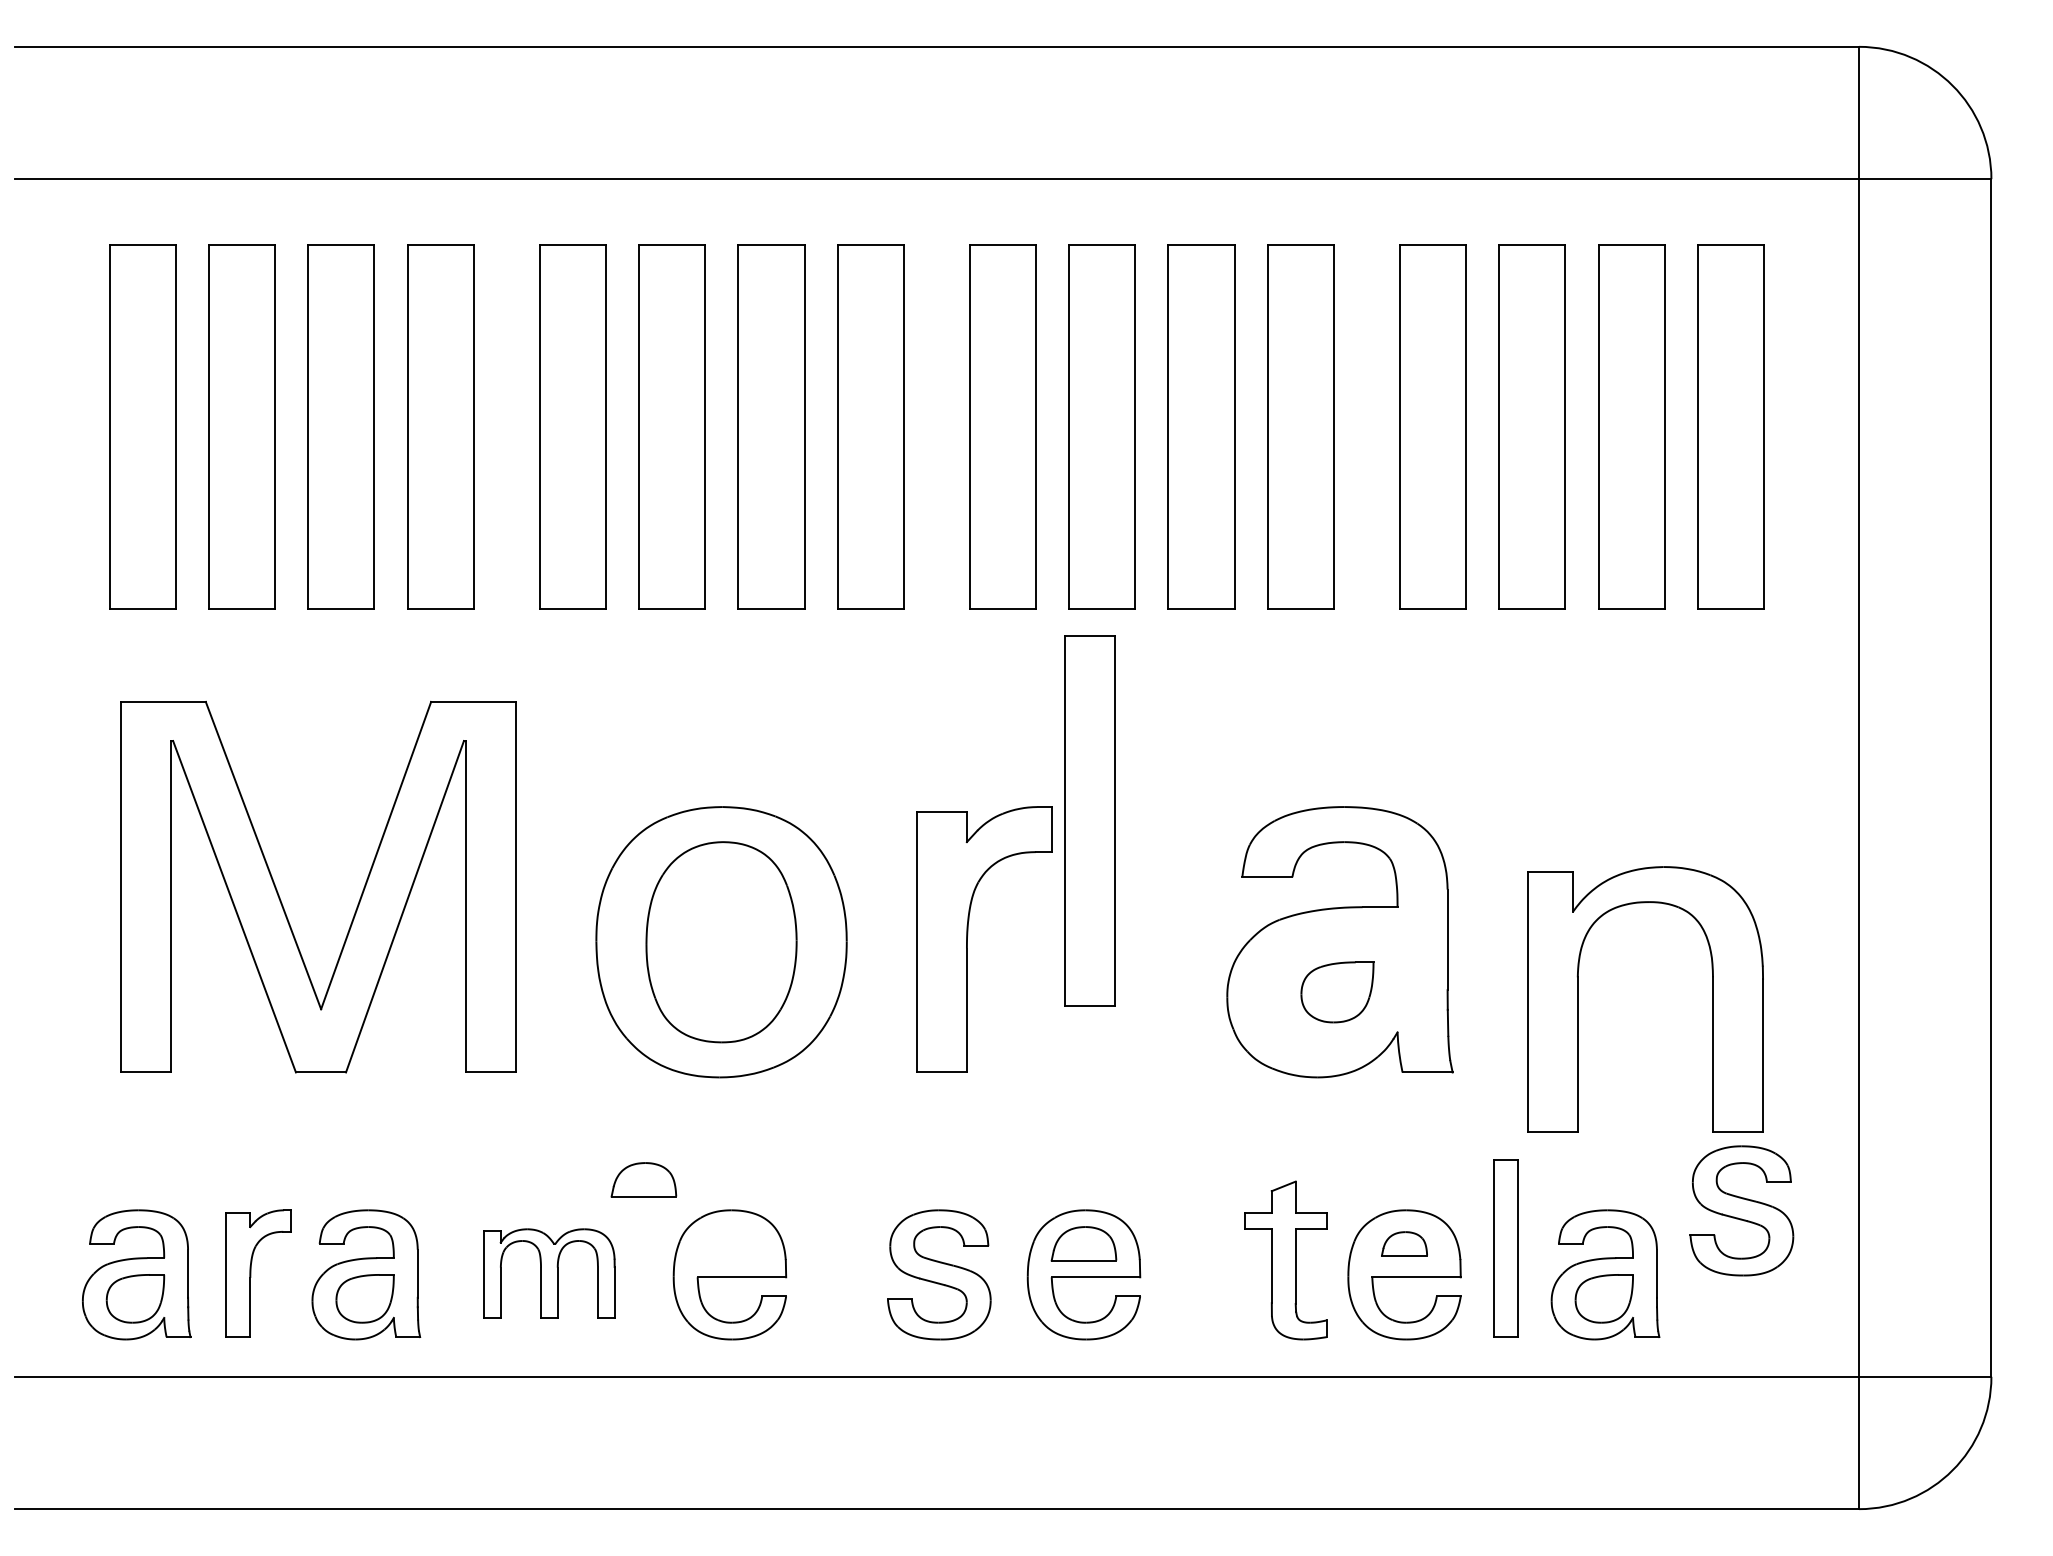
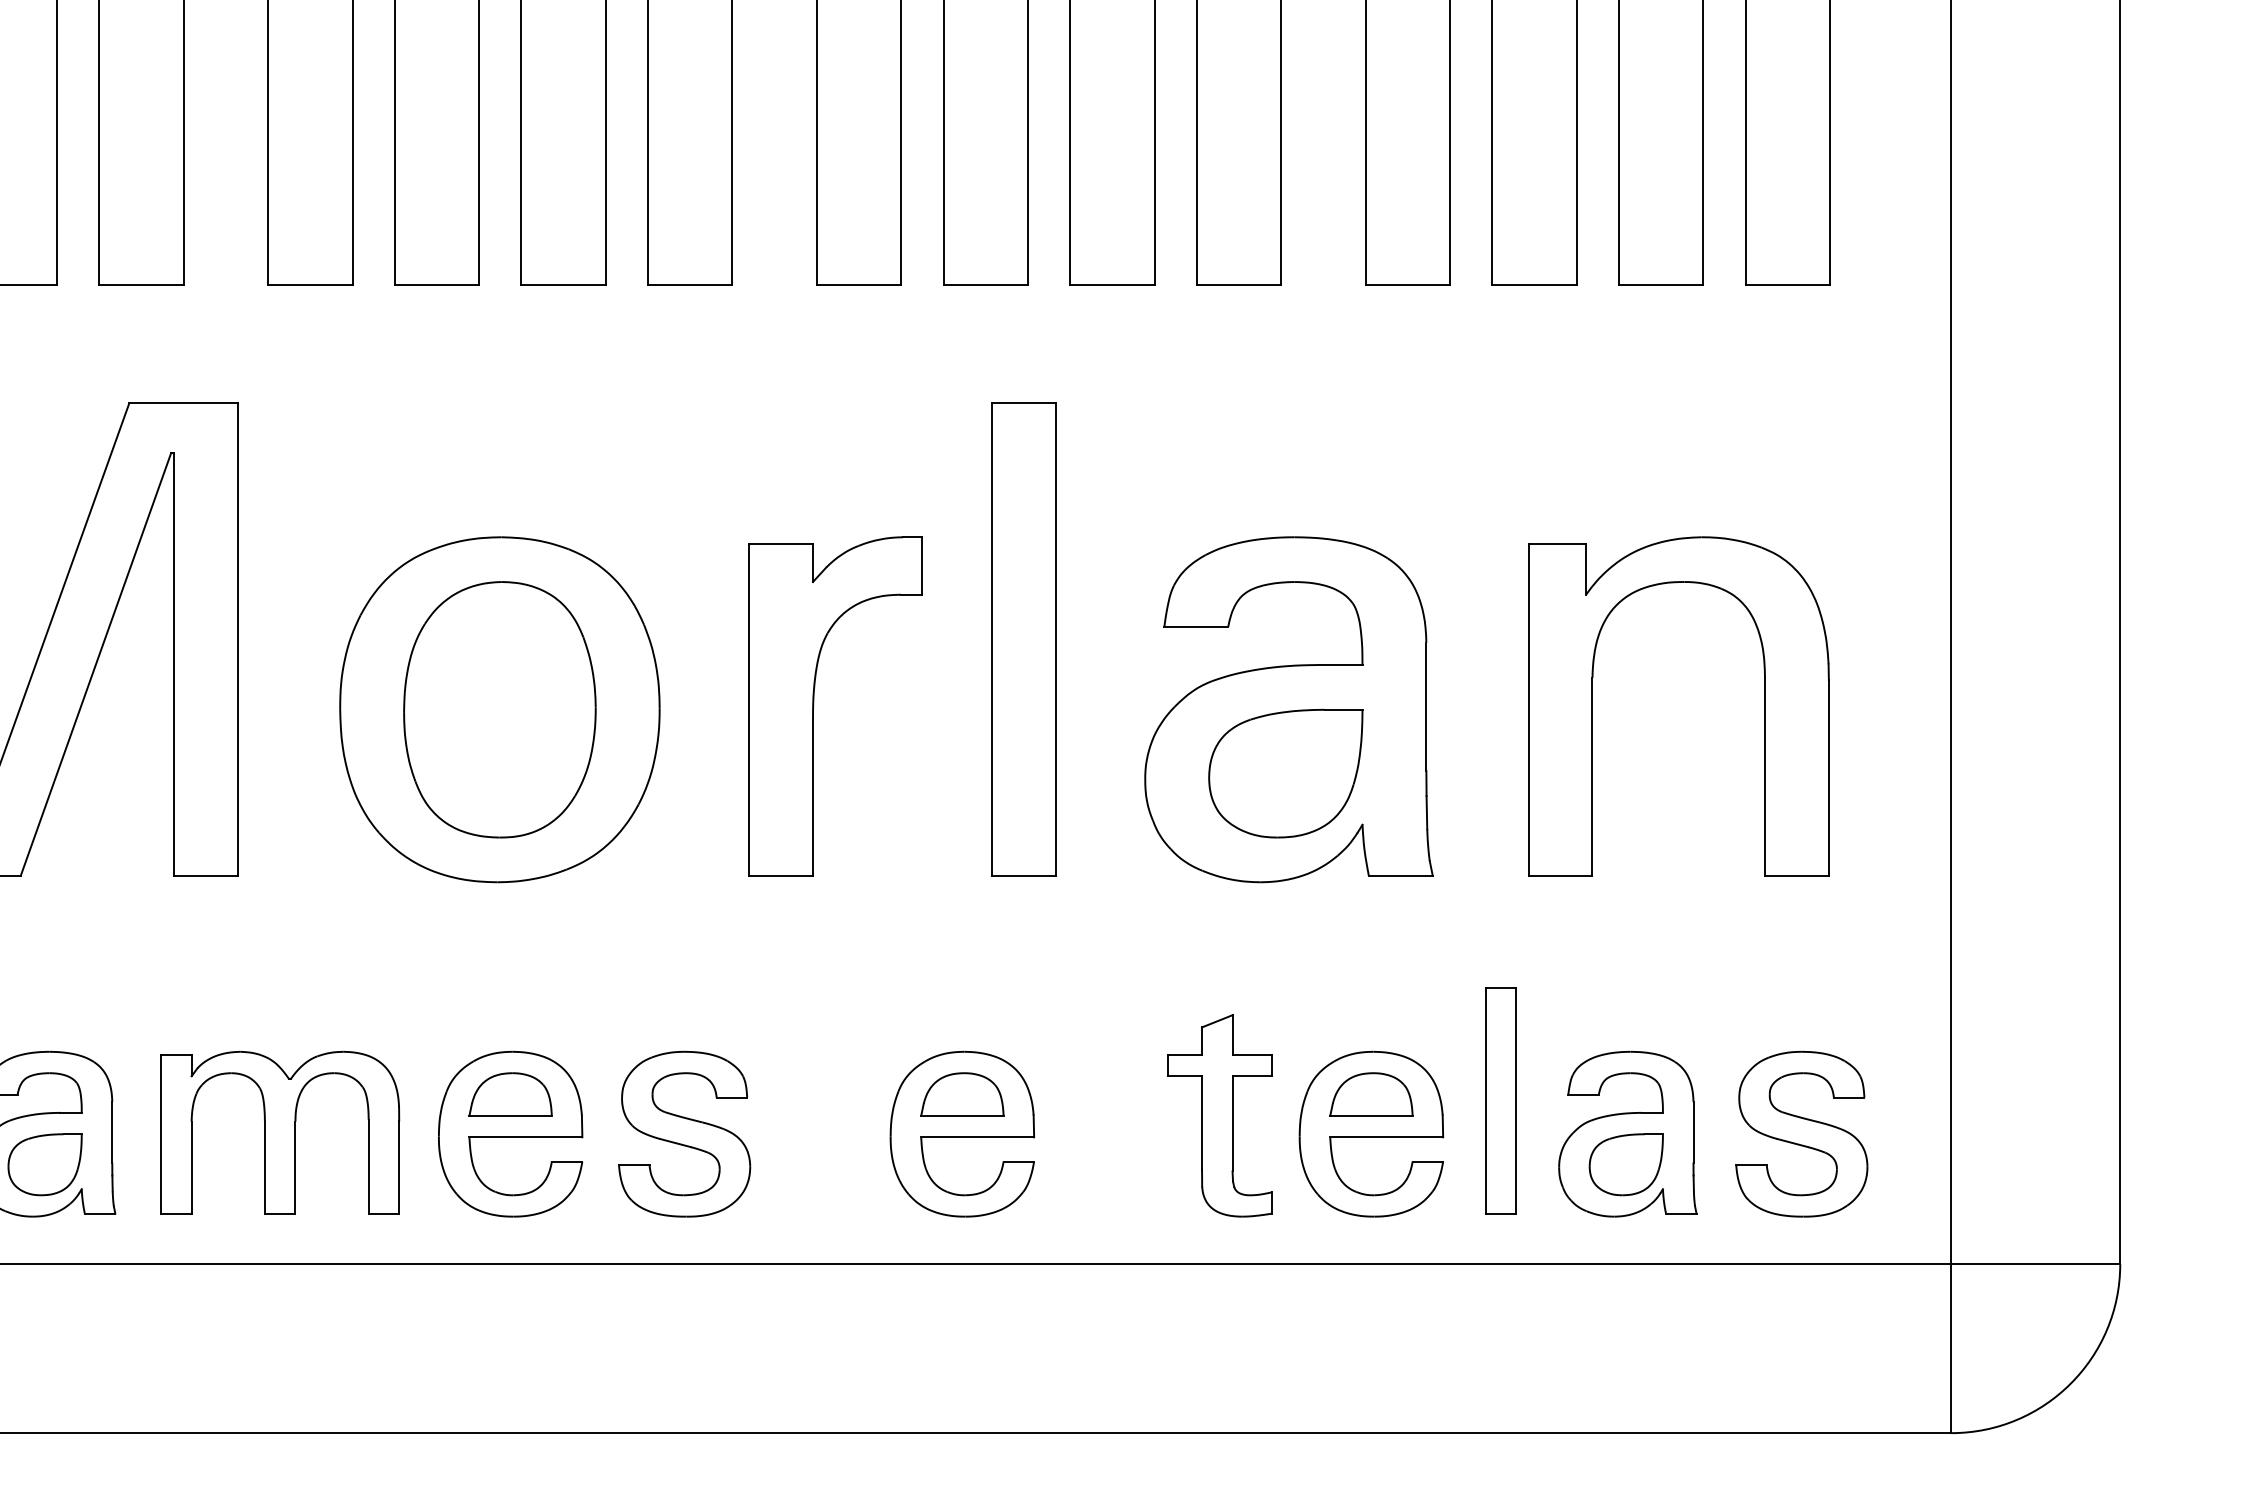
part: (1089, 820) -> (1023, 638), moved
part: (1337, 992) -> (1285, 773), size x1.67
part: (1578, 999) -> (1593, 706), moved
part: (643, 1179) -> (510, 1094), moved
part: (1741, 1210) -> (1801, 1133), moved
part: (1404, 1243) -> (1371, 1094), size x1.43
part: (549, 1273) -> (280, 1132), size x1.43
part: (939, 1274) -> (684, 1133), moved

